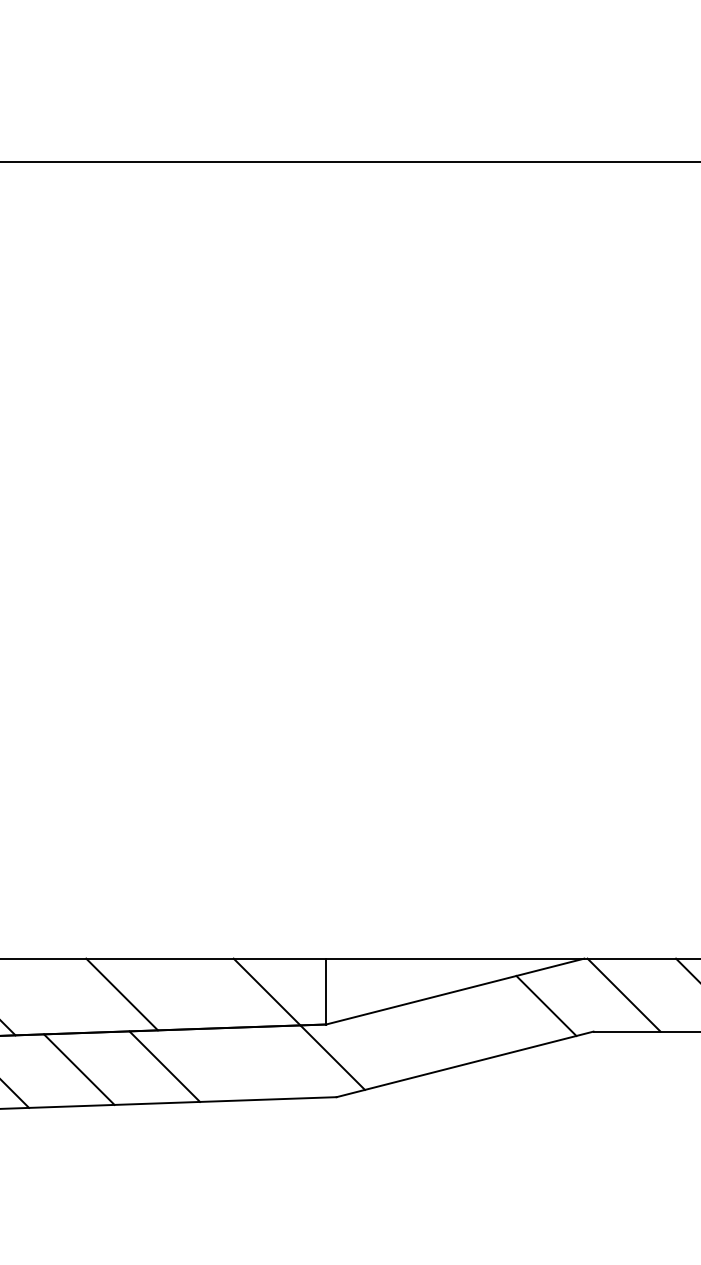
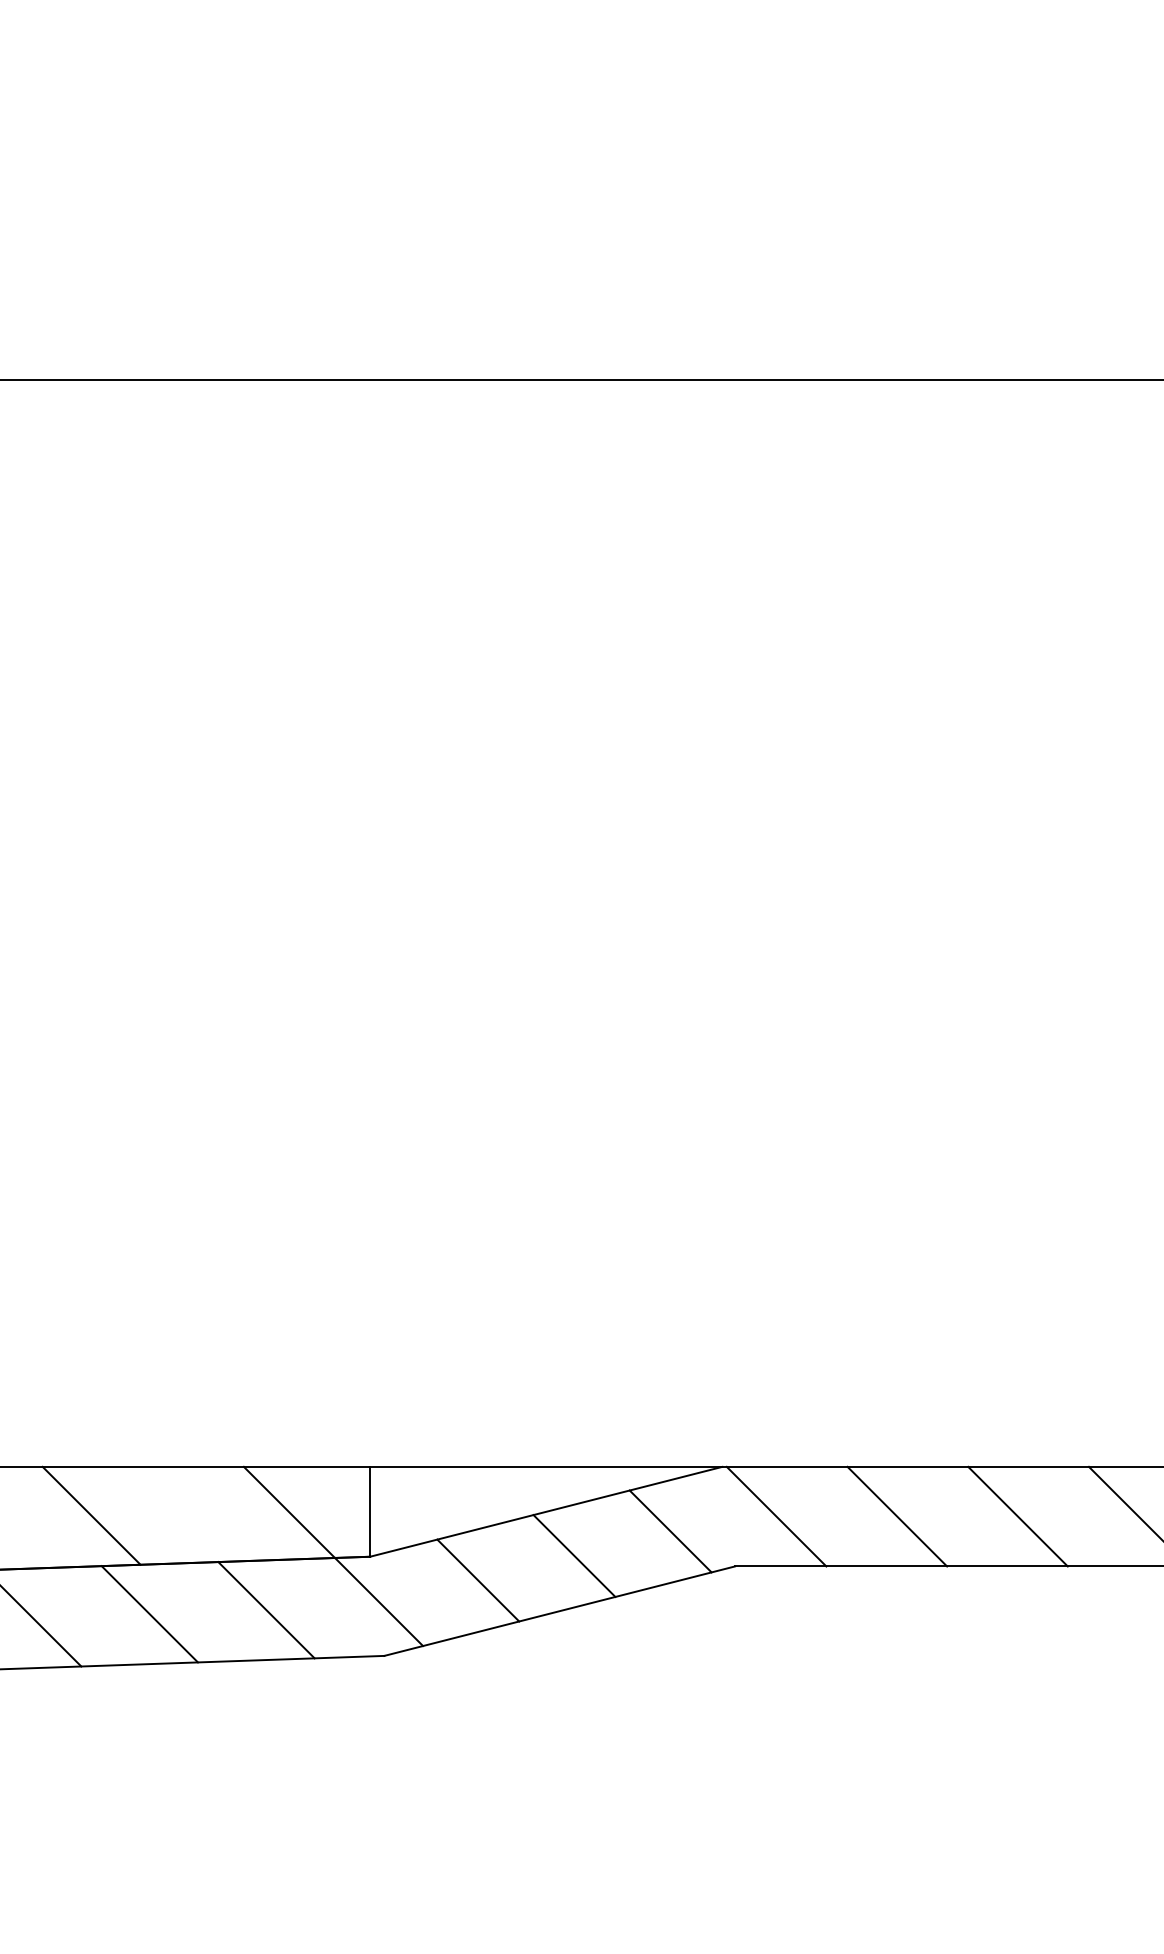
line: (475, 1023) -> (574, 1555), added
line: (405, 1041) -> (478, 1580), added
line: (250, 1063) -> (266, 1610), added

